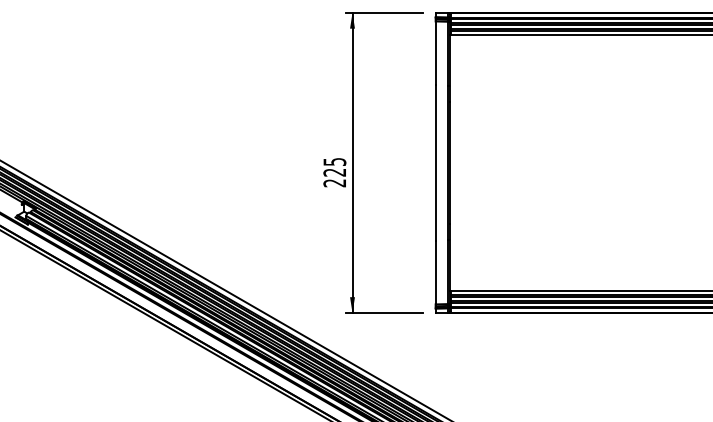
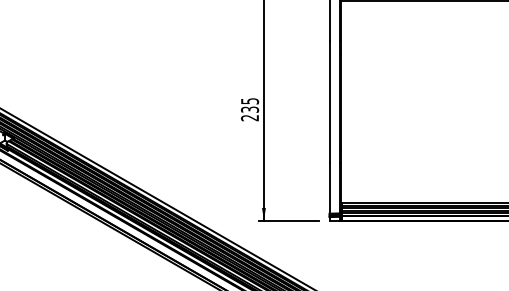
text: (334, 172) -> (249, 109), 225 -> 235

